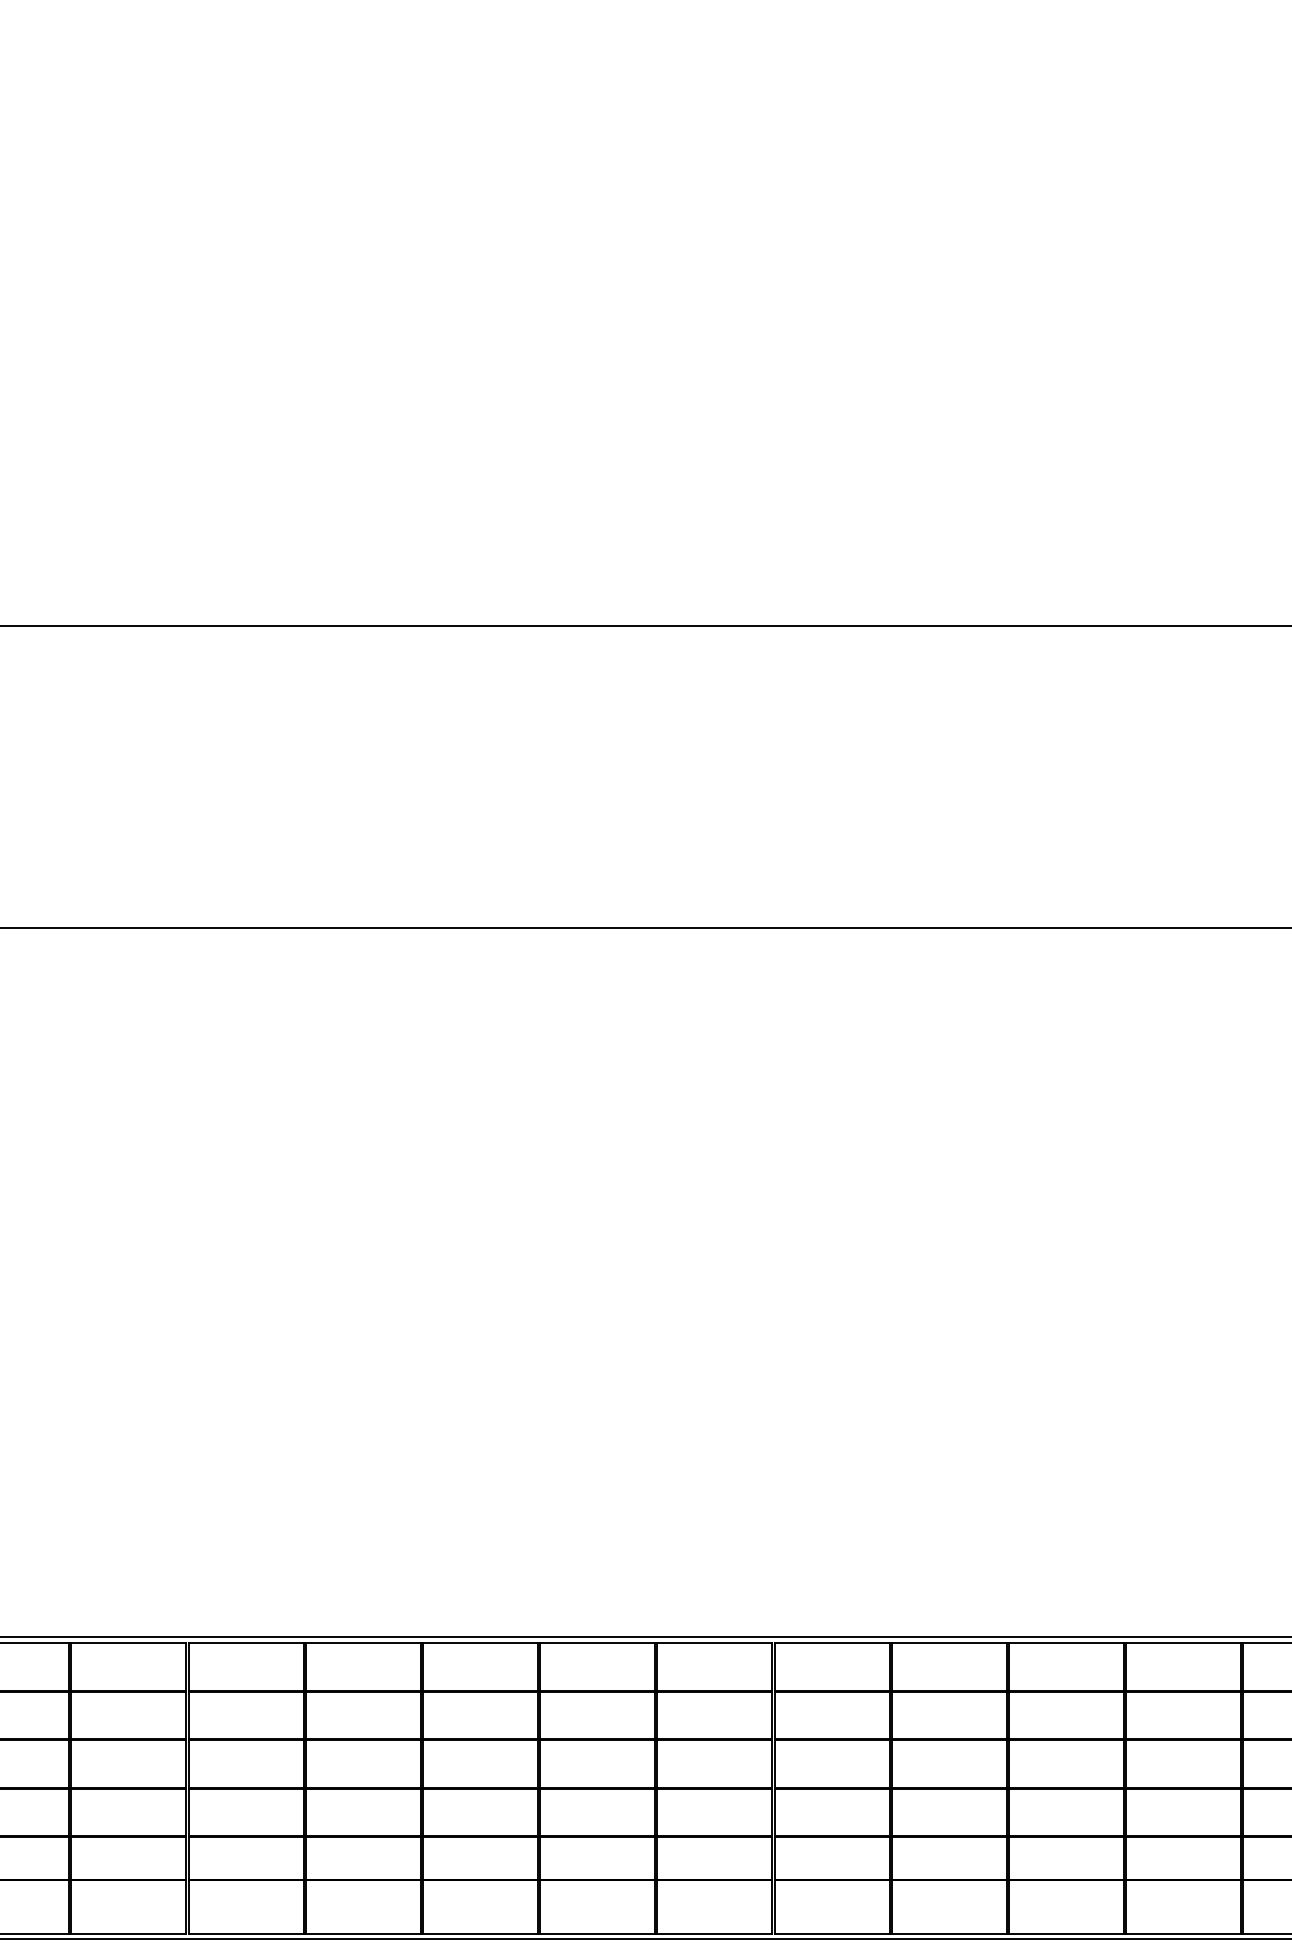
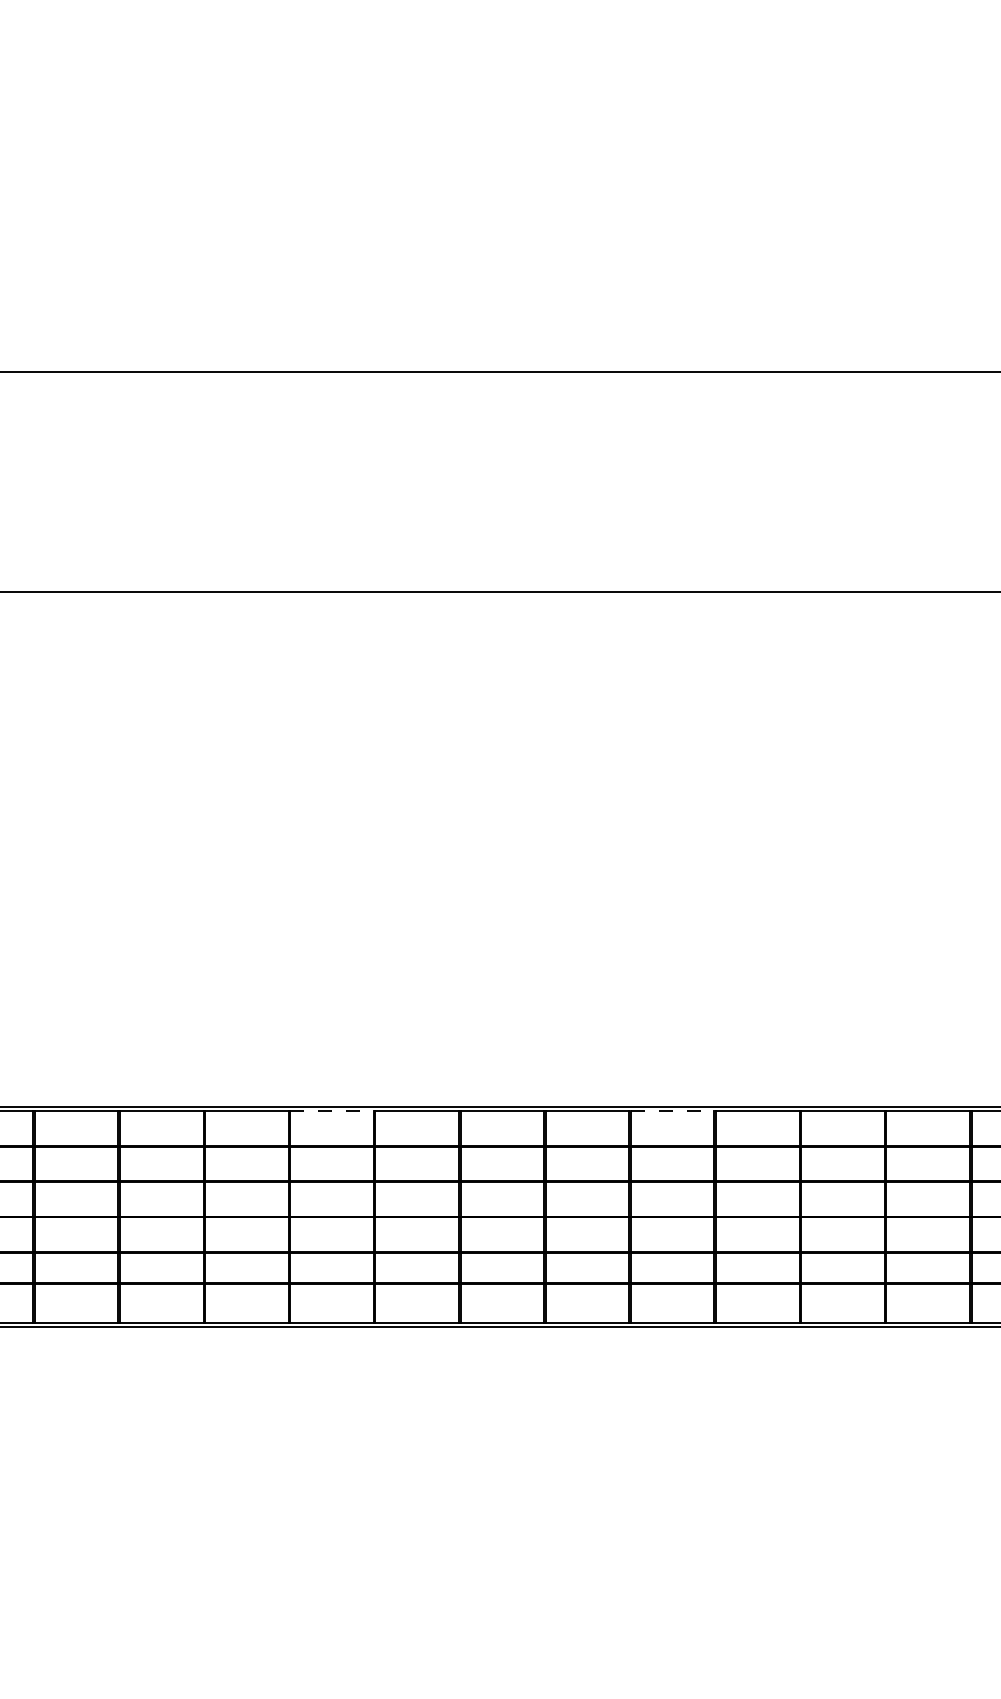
line: (481, 1643) -> (332, 1111), solid -> dashed
line: (948, 1643) -> (672, 1111), solid -> dashed

